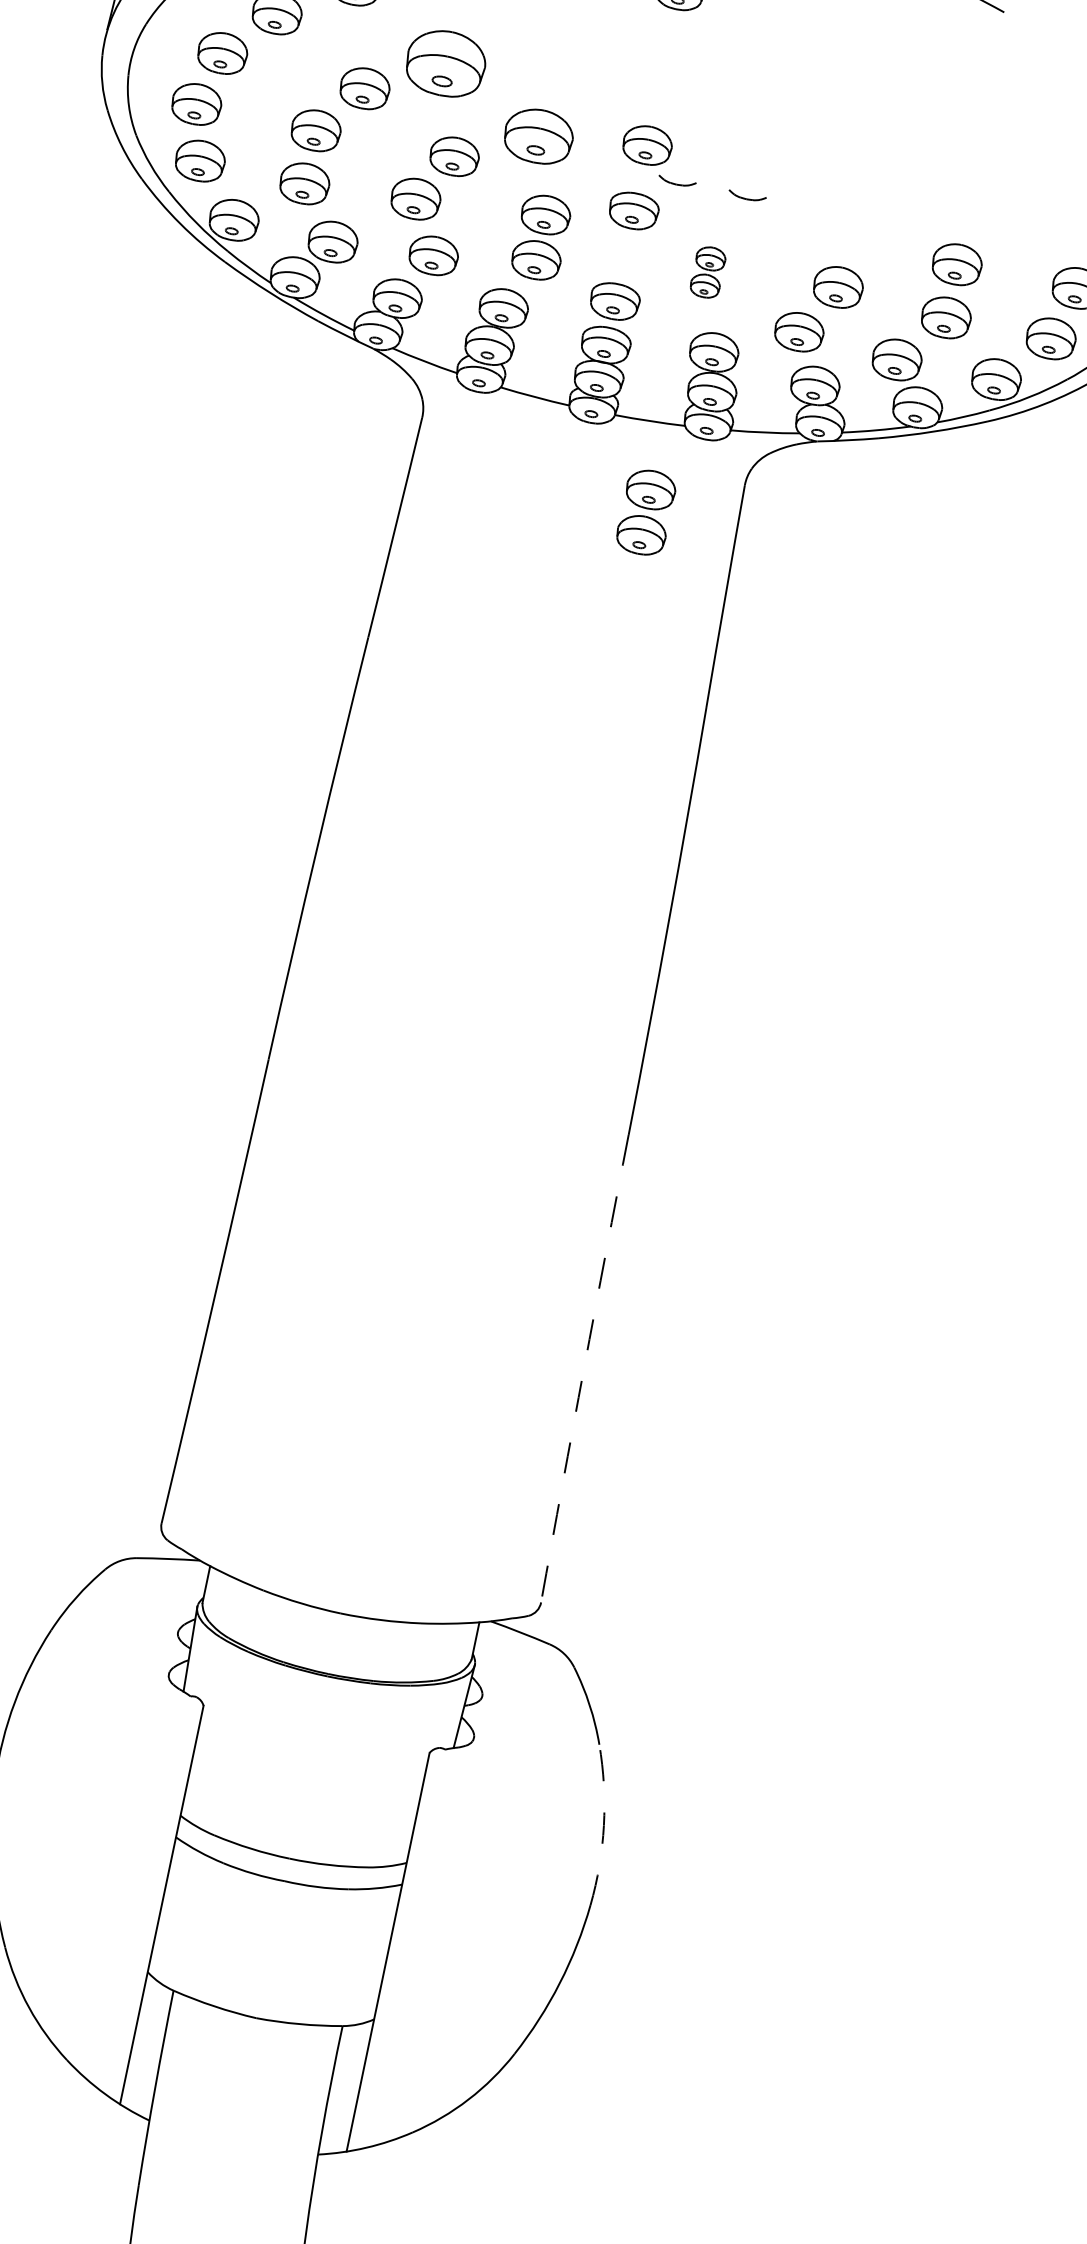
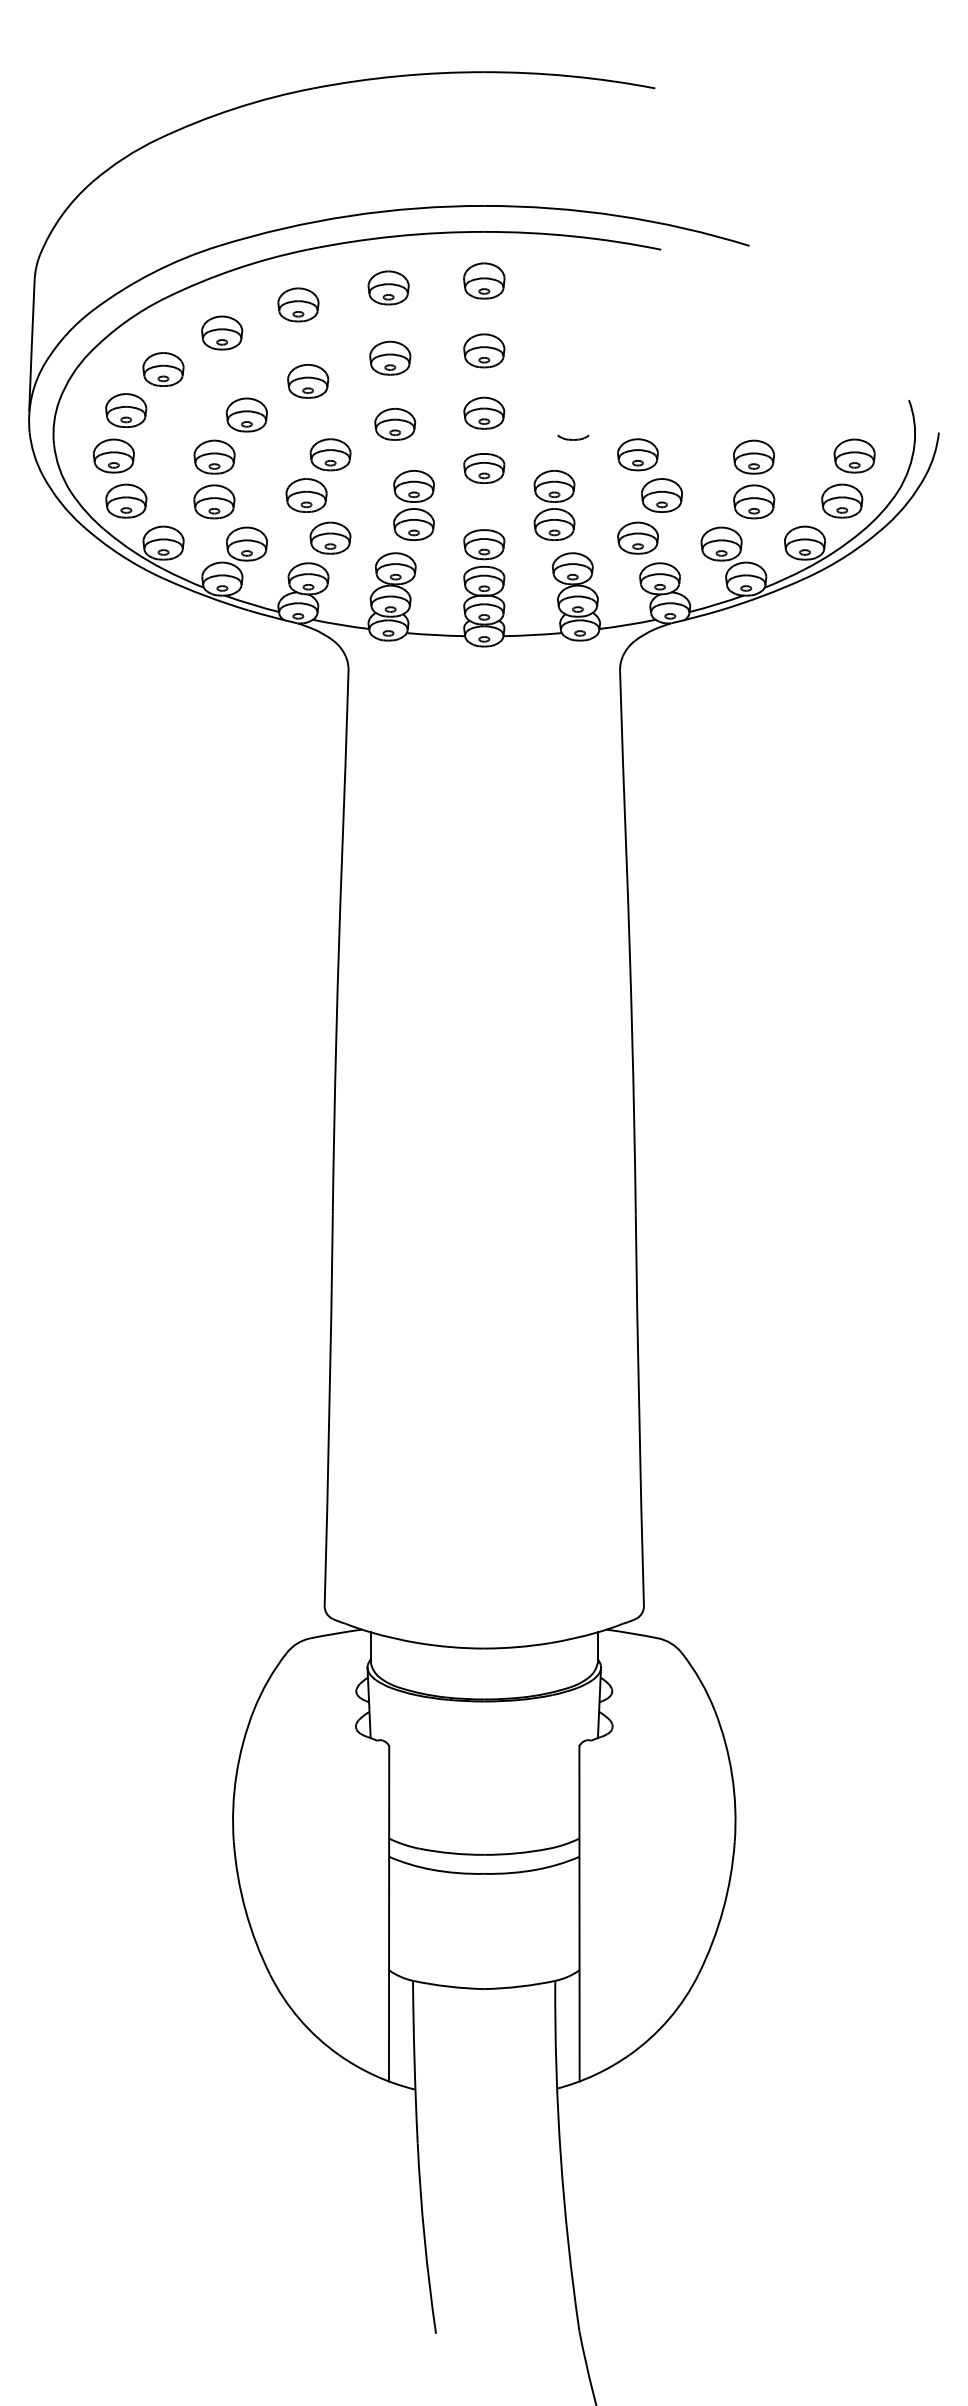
part: (549, 55) -> (390, 357), added
part: (446, 63) -> (308, 381), size x0.62
part: (663, 70) -> (484, 350), added
part: (539, 136) -> (395, 424), size x0.71
part: (677, 181) -> (514, 437), removed
part: (819, 232) -> (637, 454), added
part: (708, 272) -> (554, 505), size x1.67
part: (645, 512) -> (544, 709), removed
arc: (584, 1369) -> (639, 1410), dashed -> solid
arc: (604, 1825) -> (732, 1775), dashed -> solid

